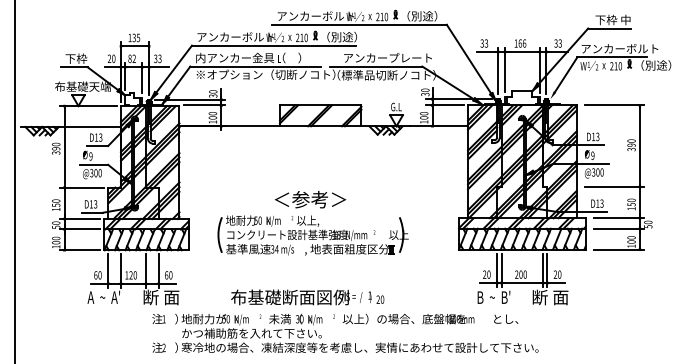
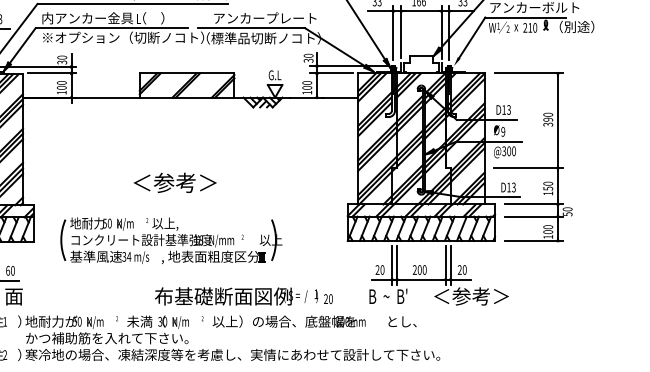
part: (312, 235) -> (170, 240), moved
text: (307, 297) -> (243, 296), moved
text: (564, 297) -> (470, 296), 断 面 -> ＜参考＞

